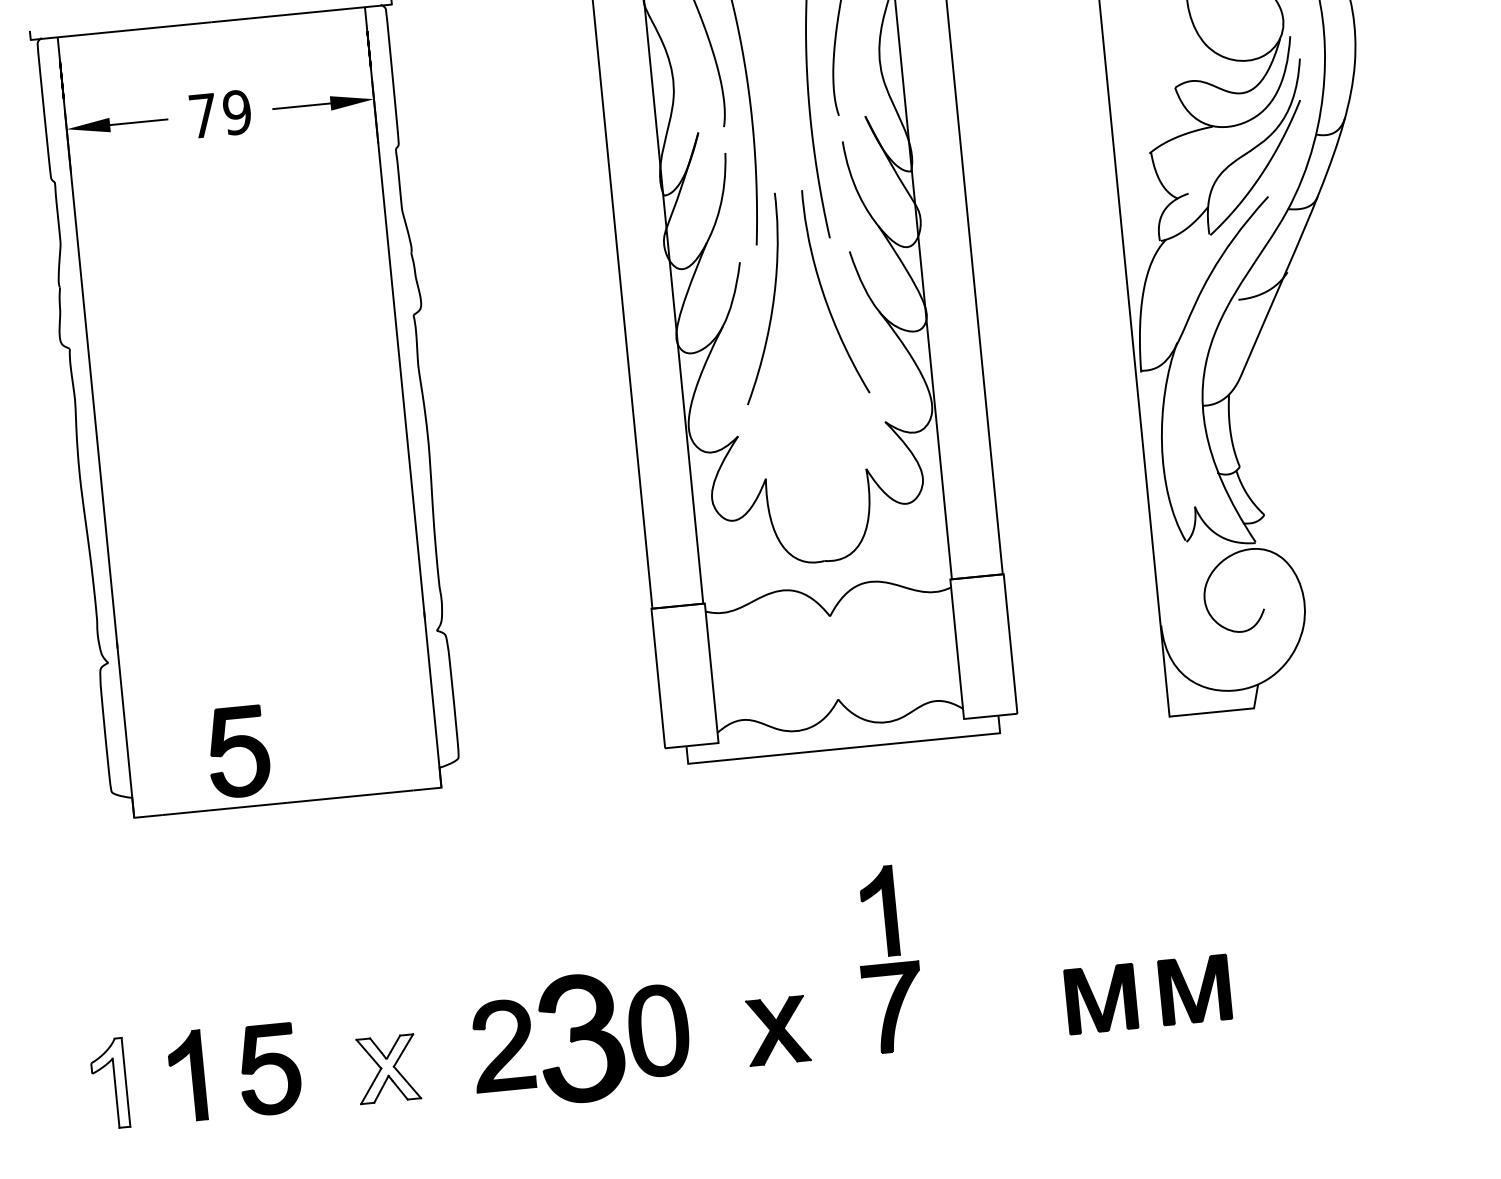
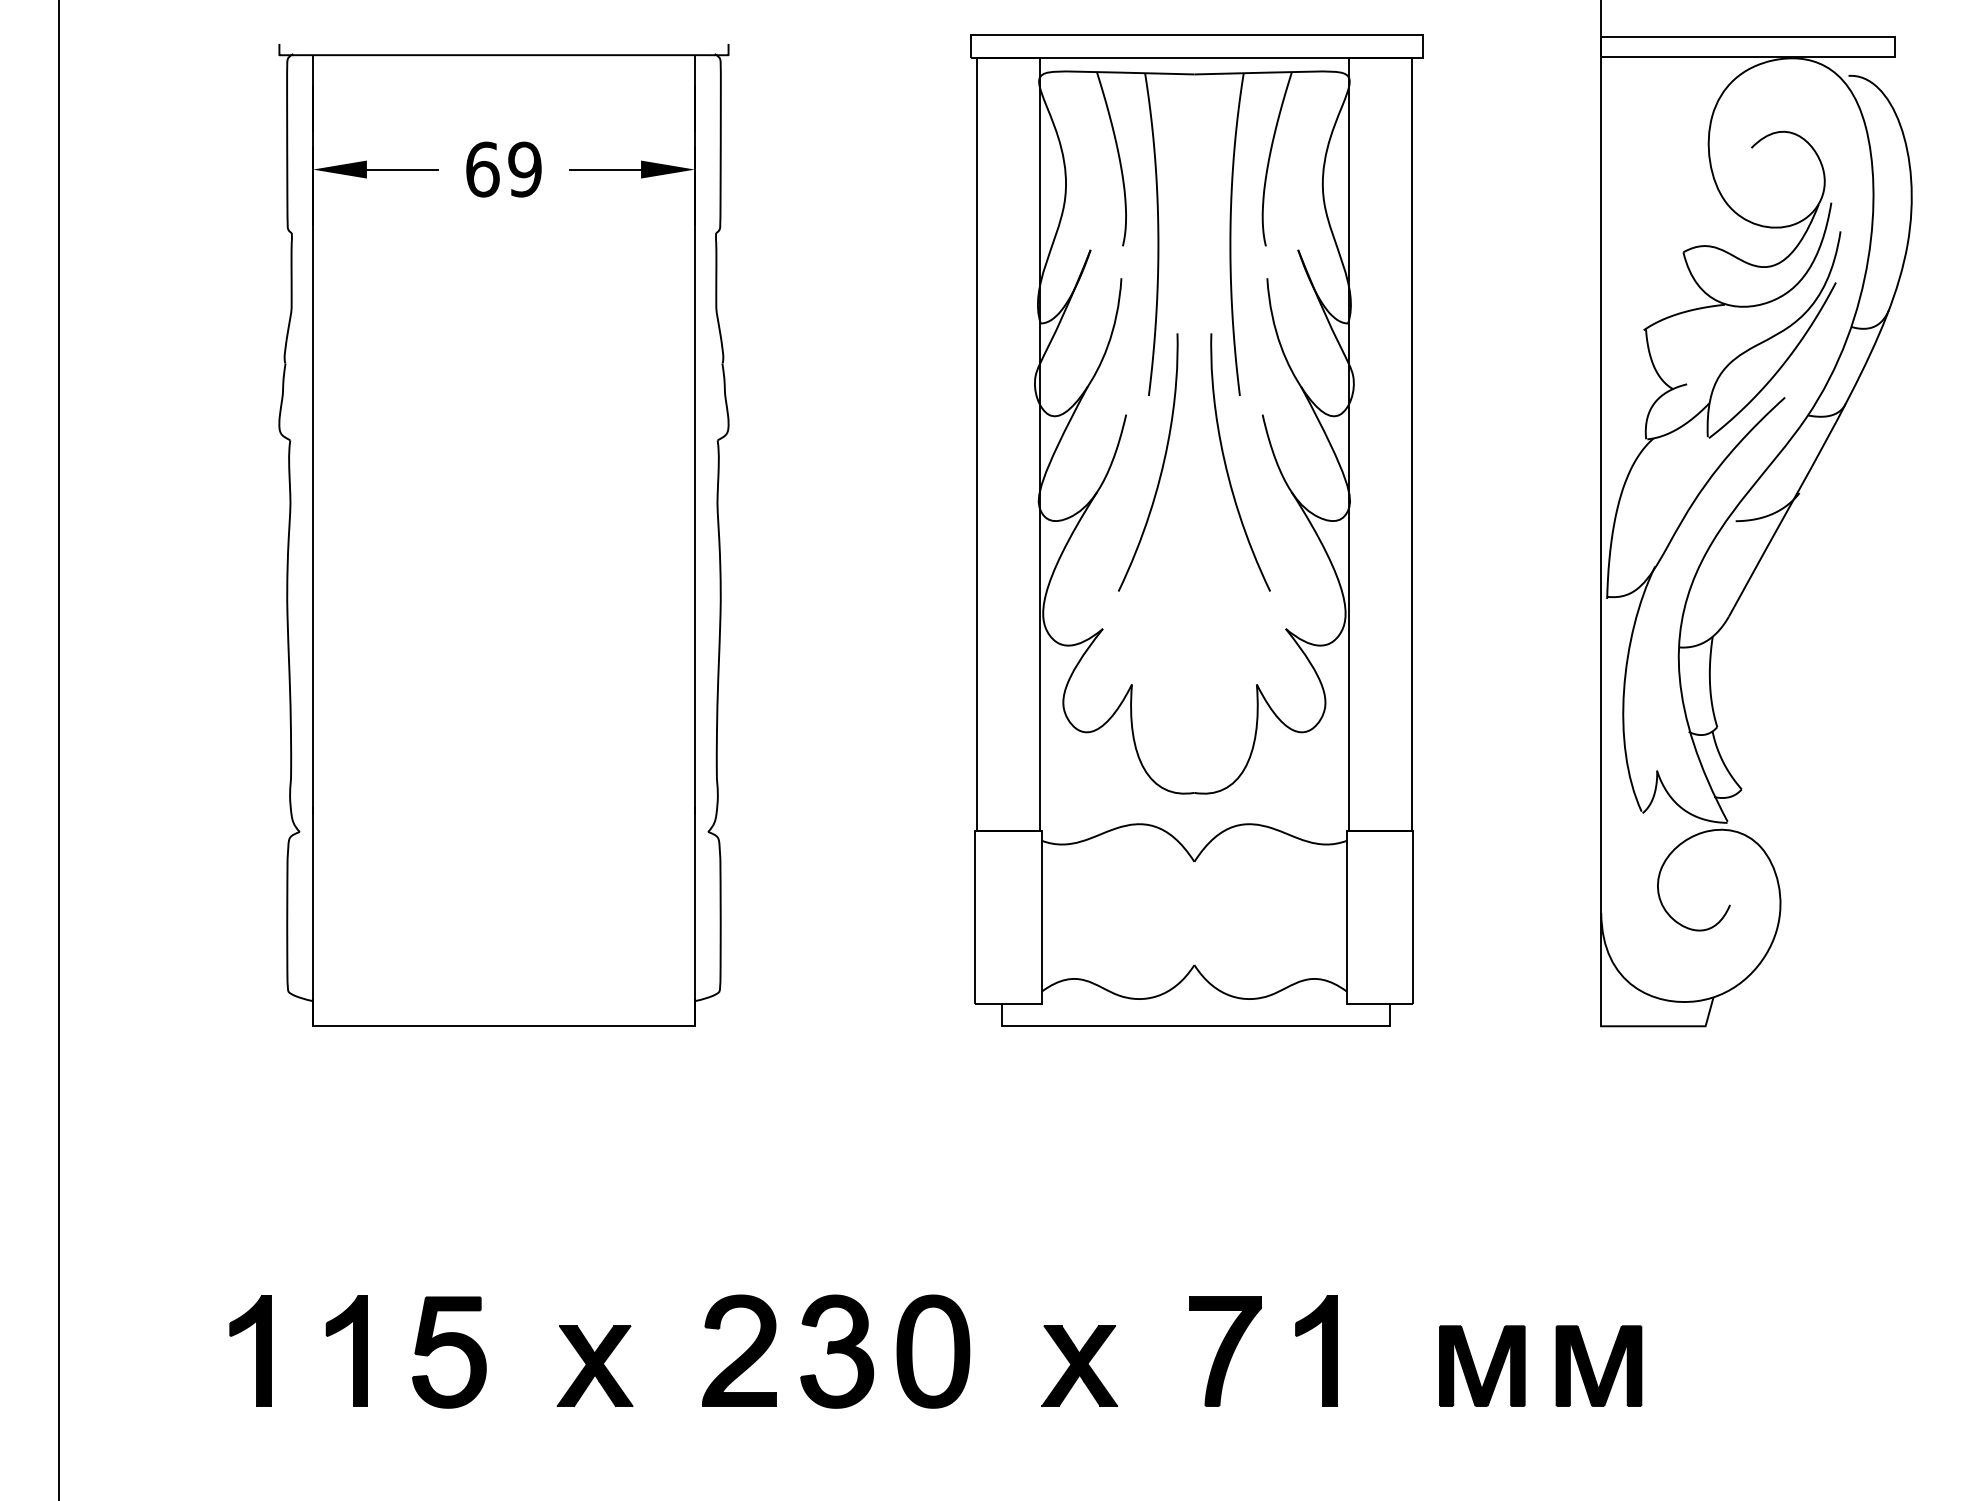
text: (203, 115) -> (482, 169), 79 -> 69
part: (240, 747) -> (452, 951), removed
part: (879, 911) -> (1316, 1350), moved
part: (581, 1038) -> (837, 1351), size x0.71
fill: (387, 1068) -> (594, 1365), added
fill: (109, 1083) -> (250, 1350), added

